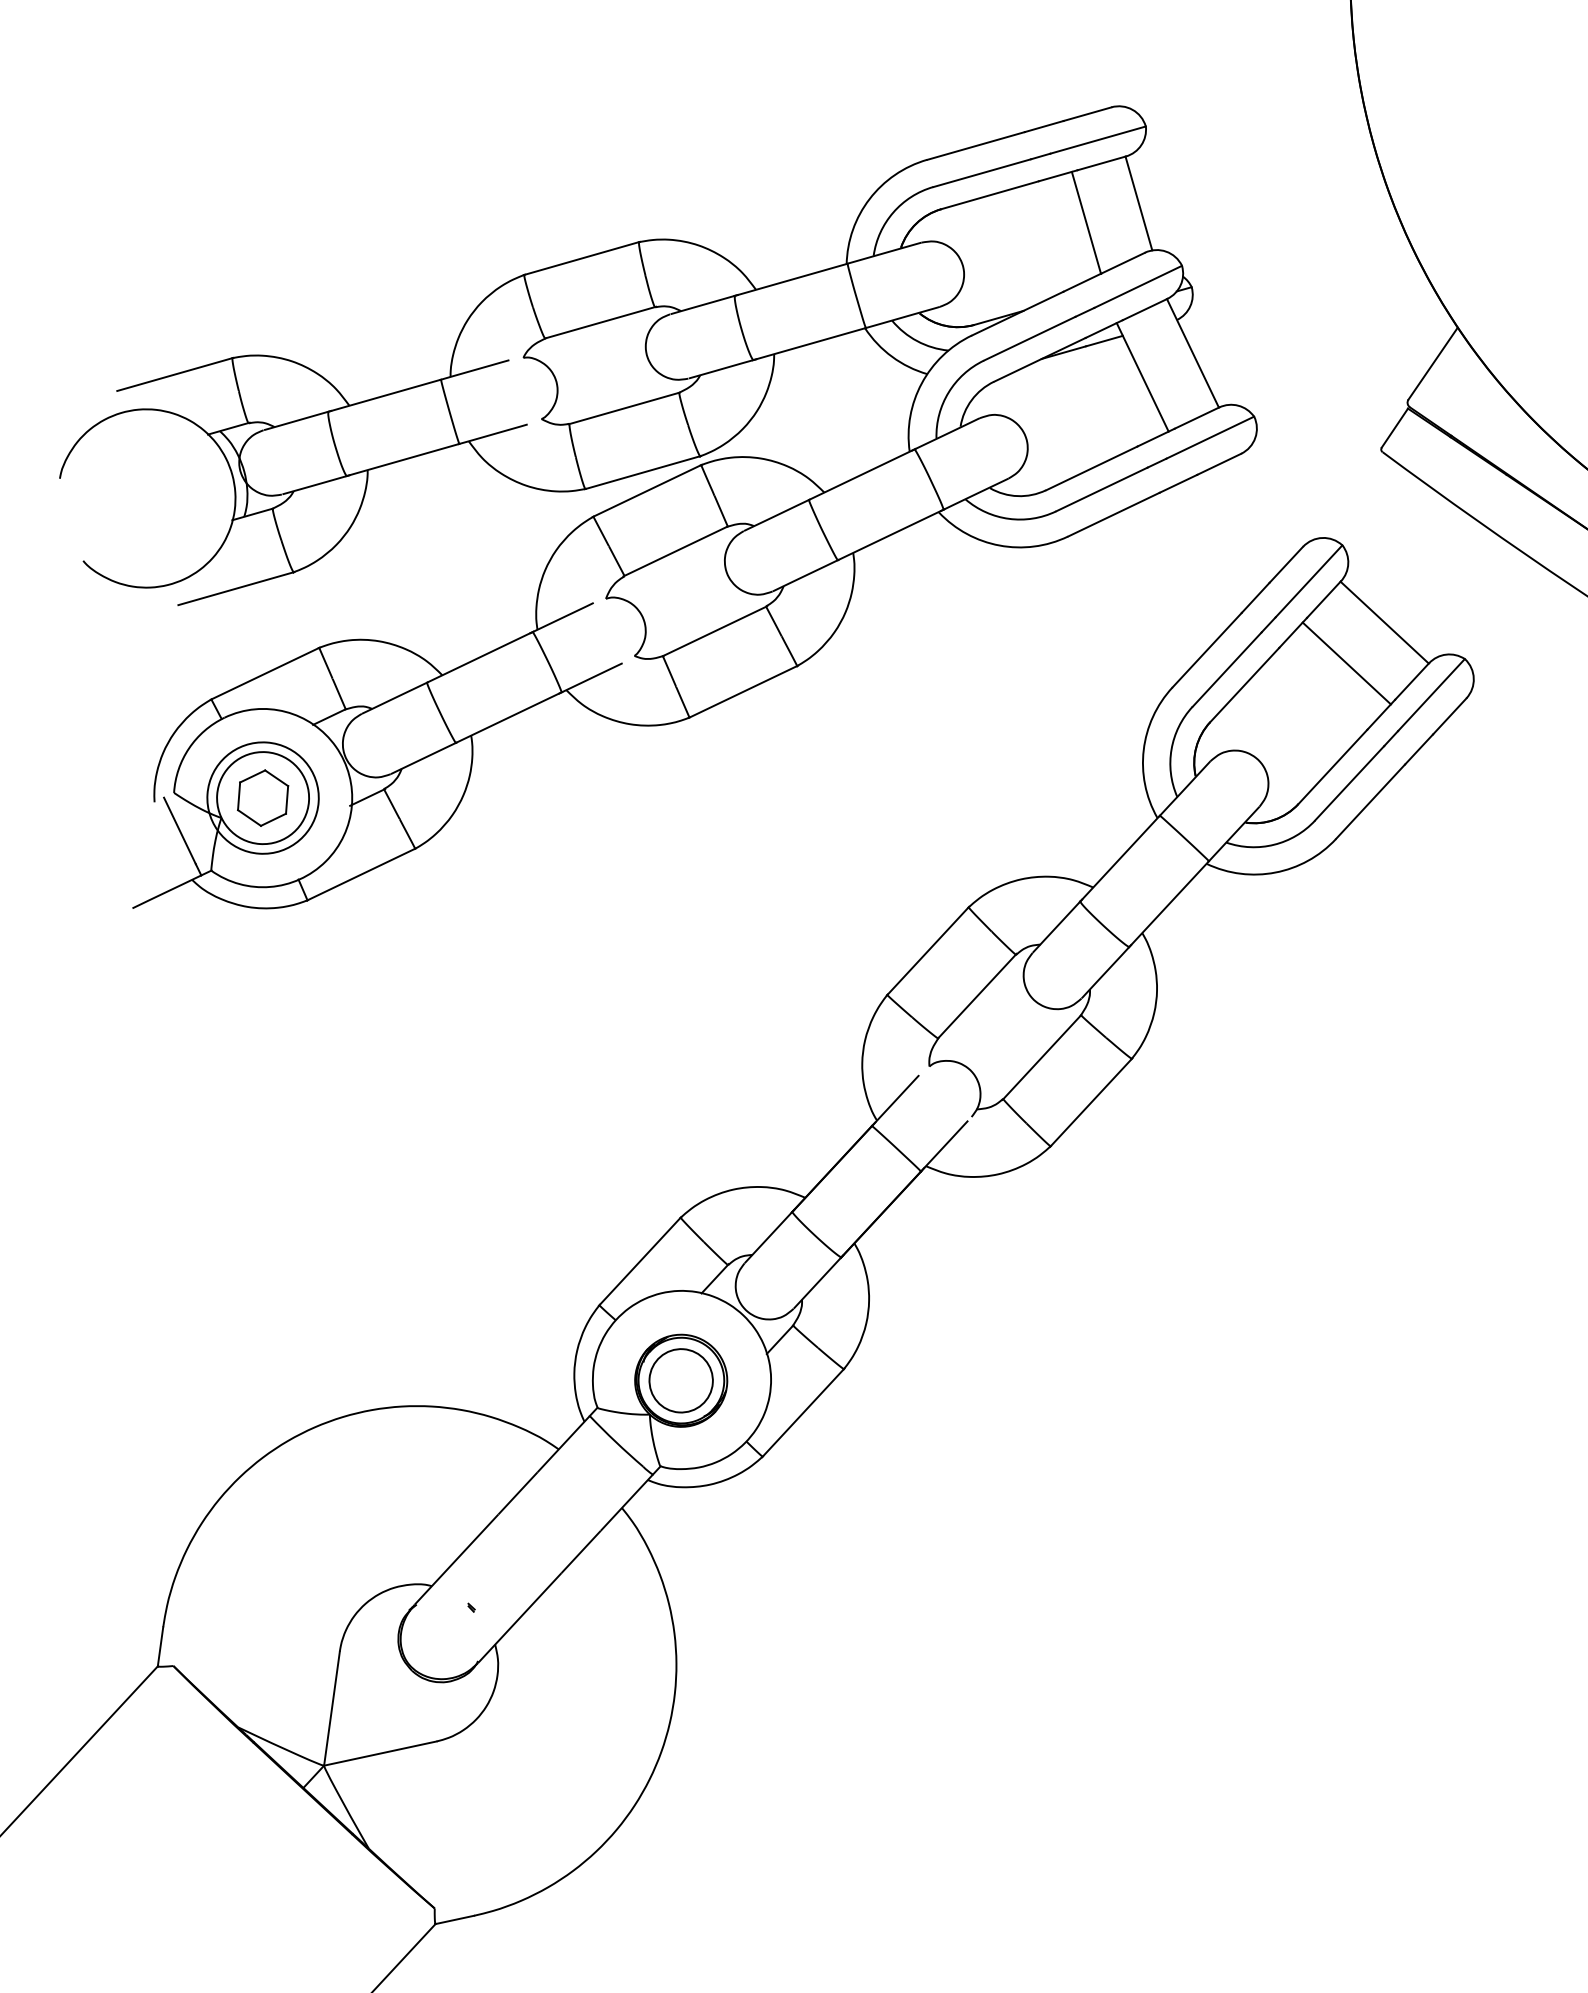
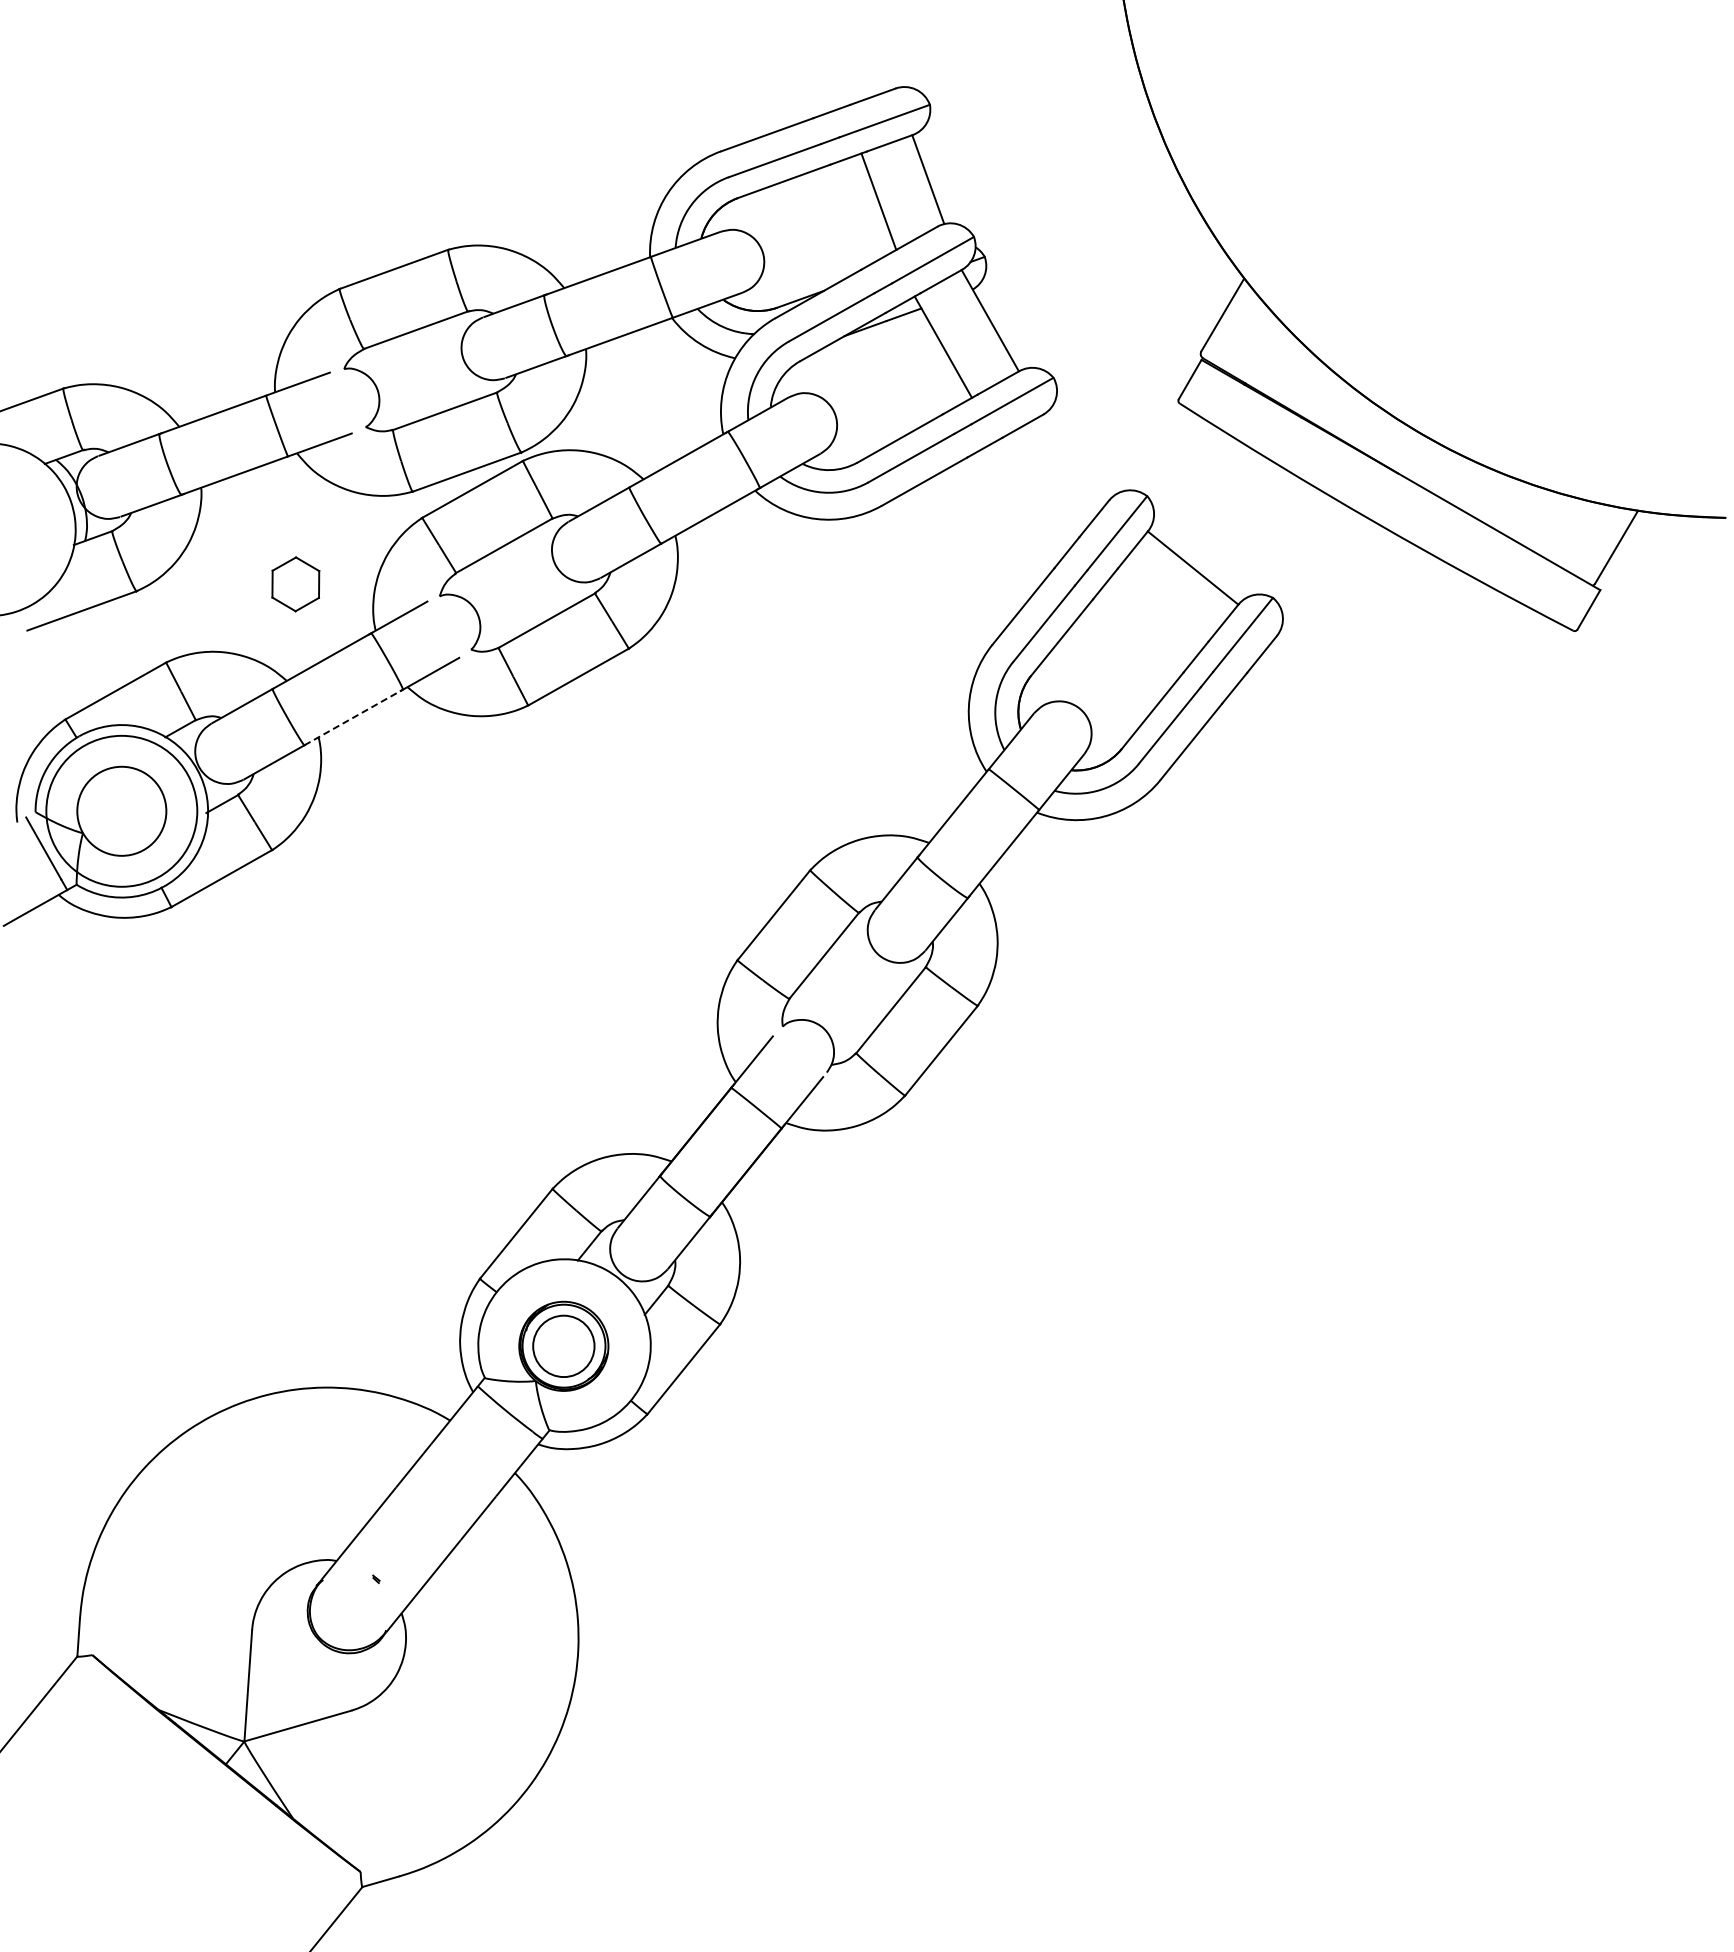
line: (1347, 662) -> (1159, 609), removed
line: (509, 717) -> (354, 717), solid -> dashed
circle: (262, 798) -> (121, 811), size x1.4
part: (262, 798) -> (295, 584), moved

